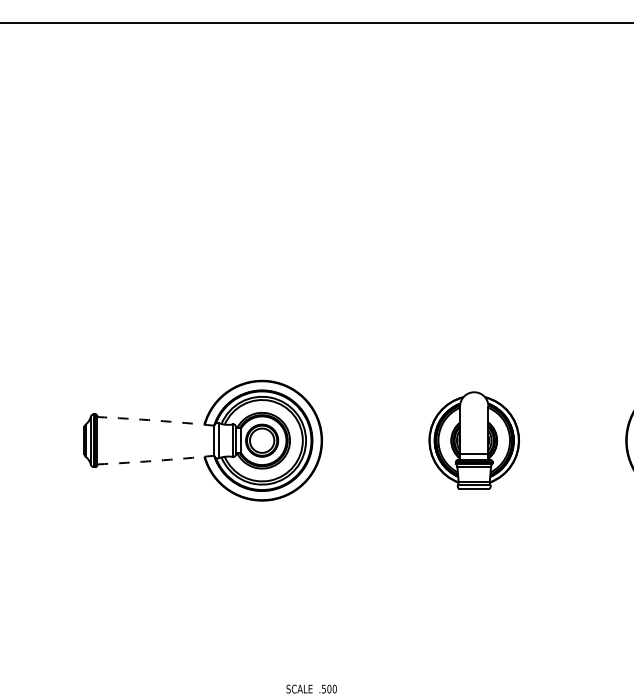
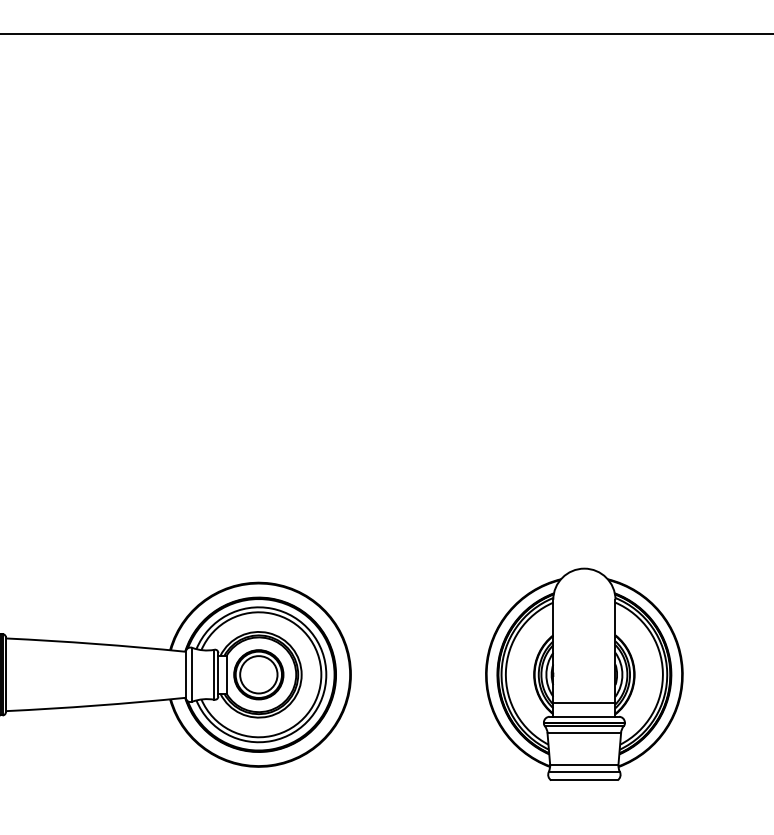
arc: (155, 420) -> (95, 643), dashed -> solid
part: (474, 440) -> (584, 674), size x1.43
arc: (155, 460) -> (95, 705), dashed -> solid

